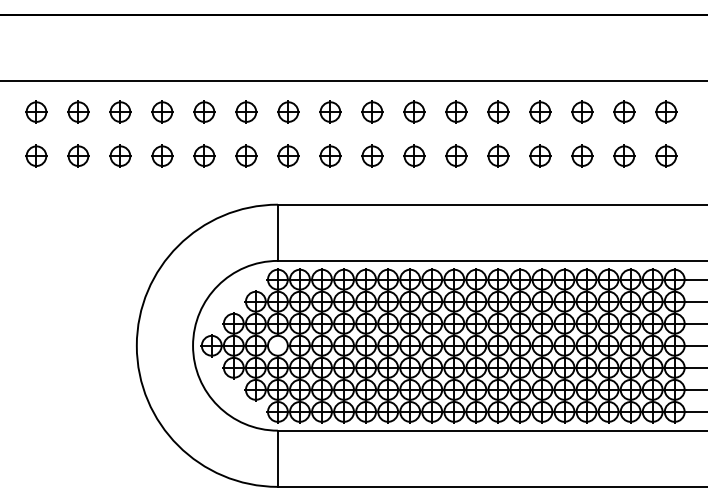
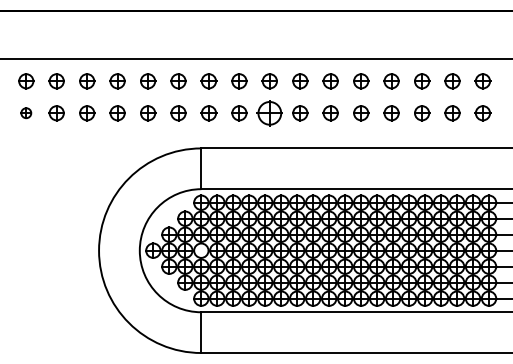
part: (36, 155) -> (26, 112), size x0.7
part: (372, 155) -> (269, 112), size x1.6

